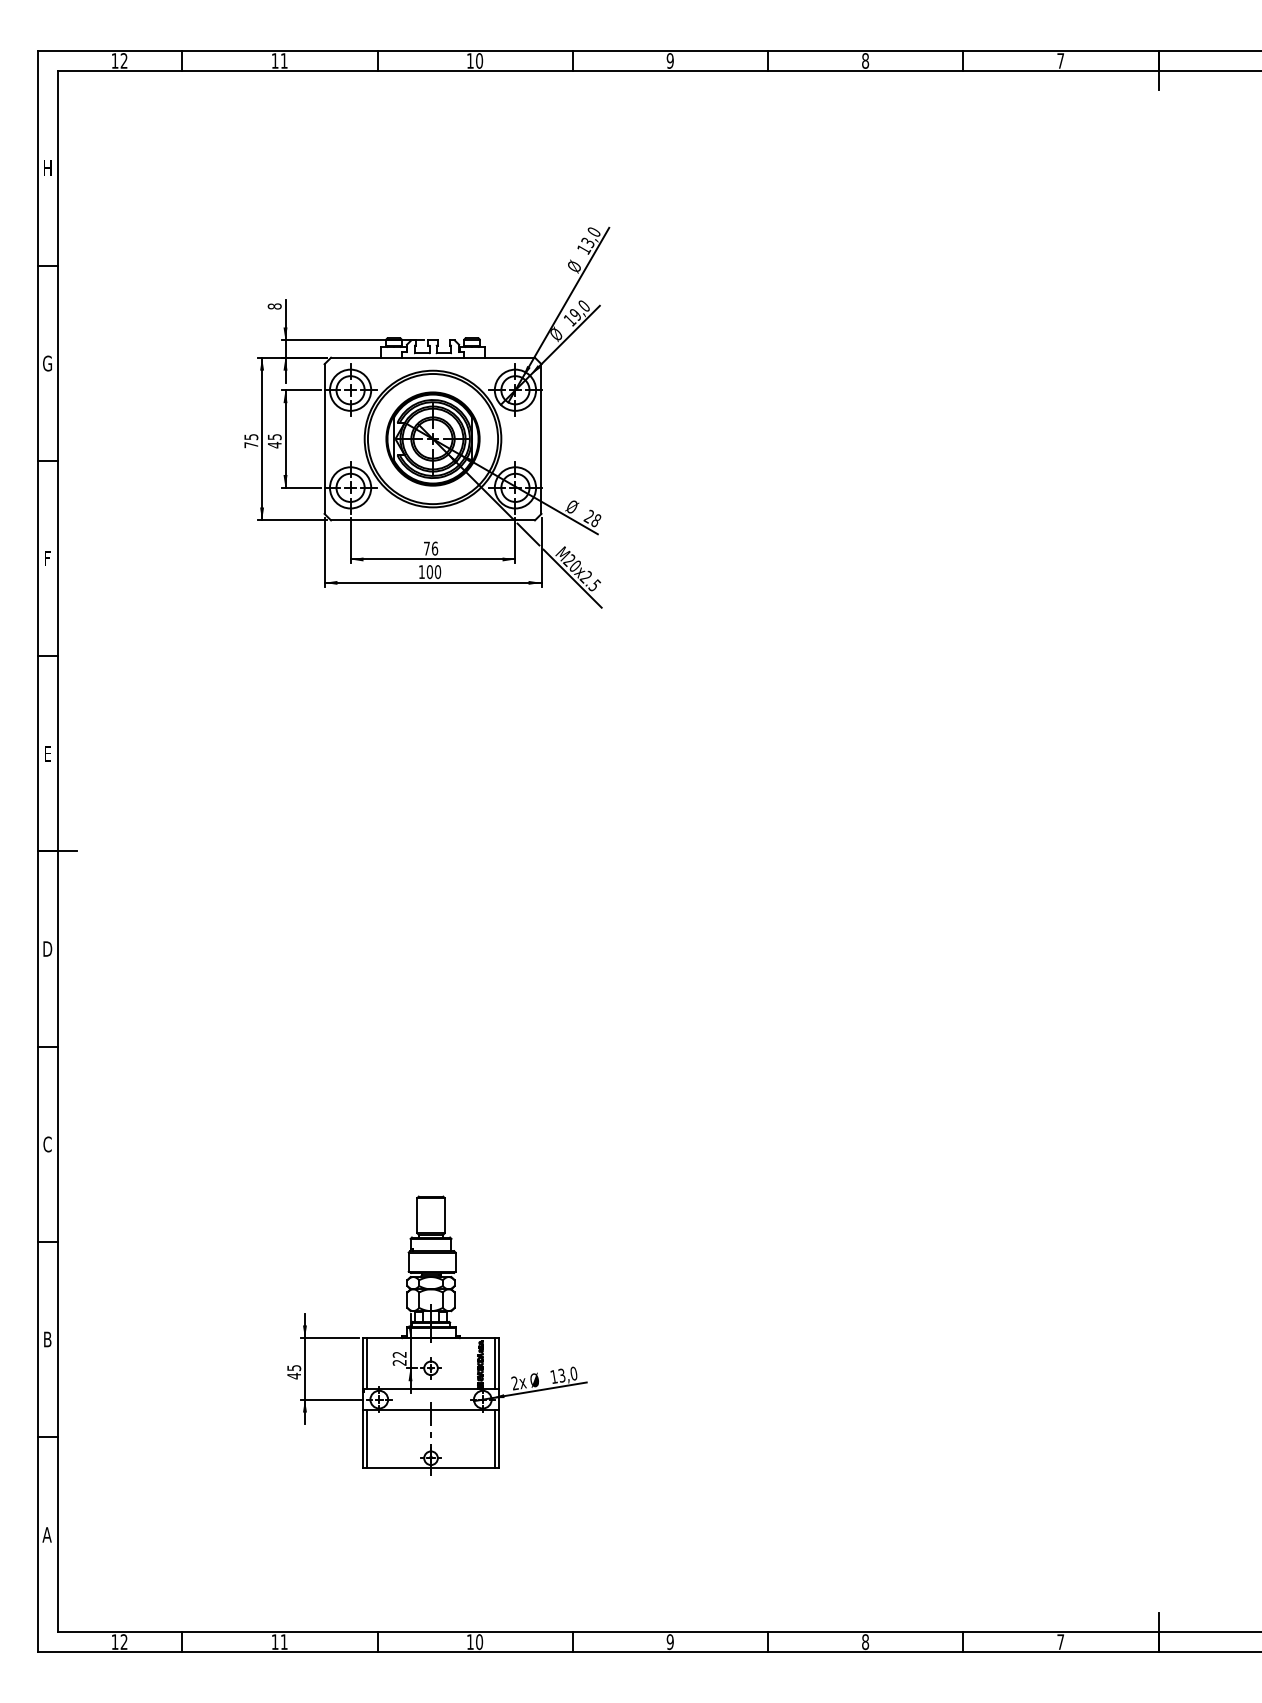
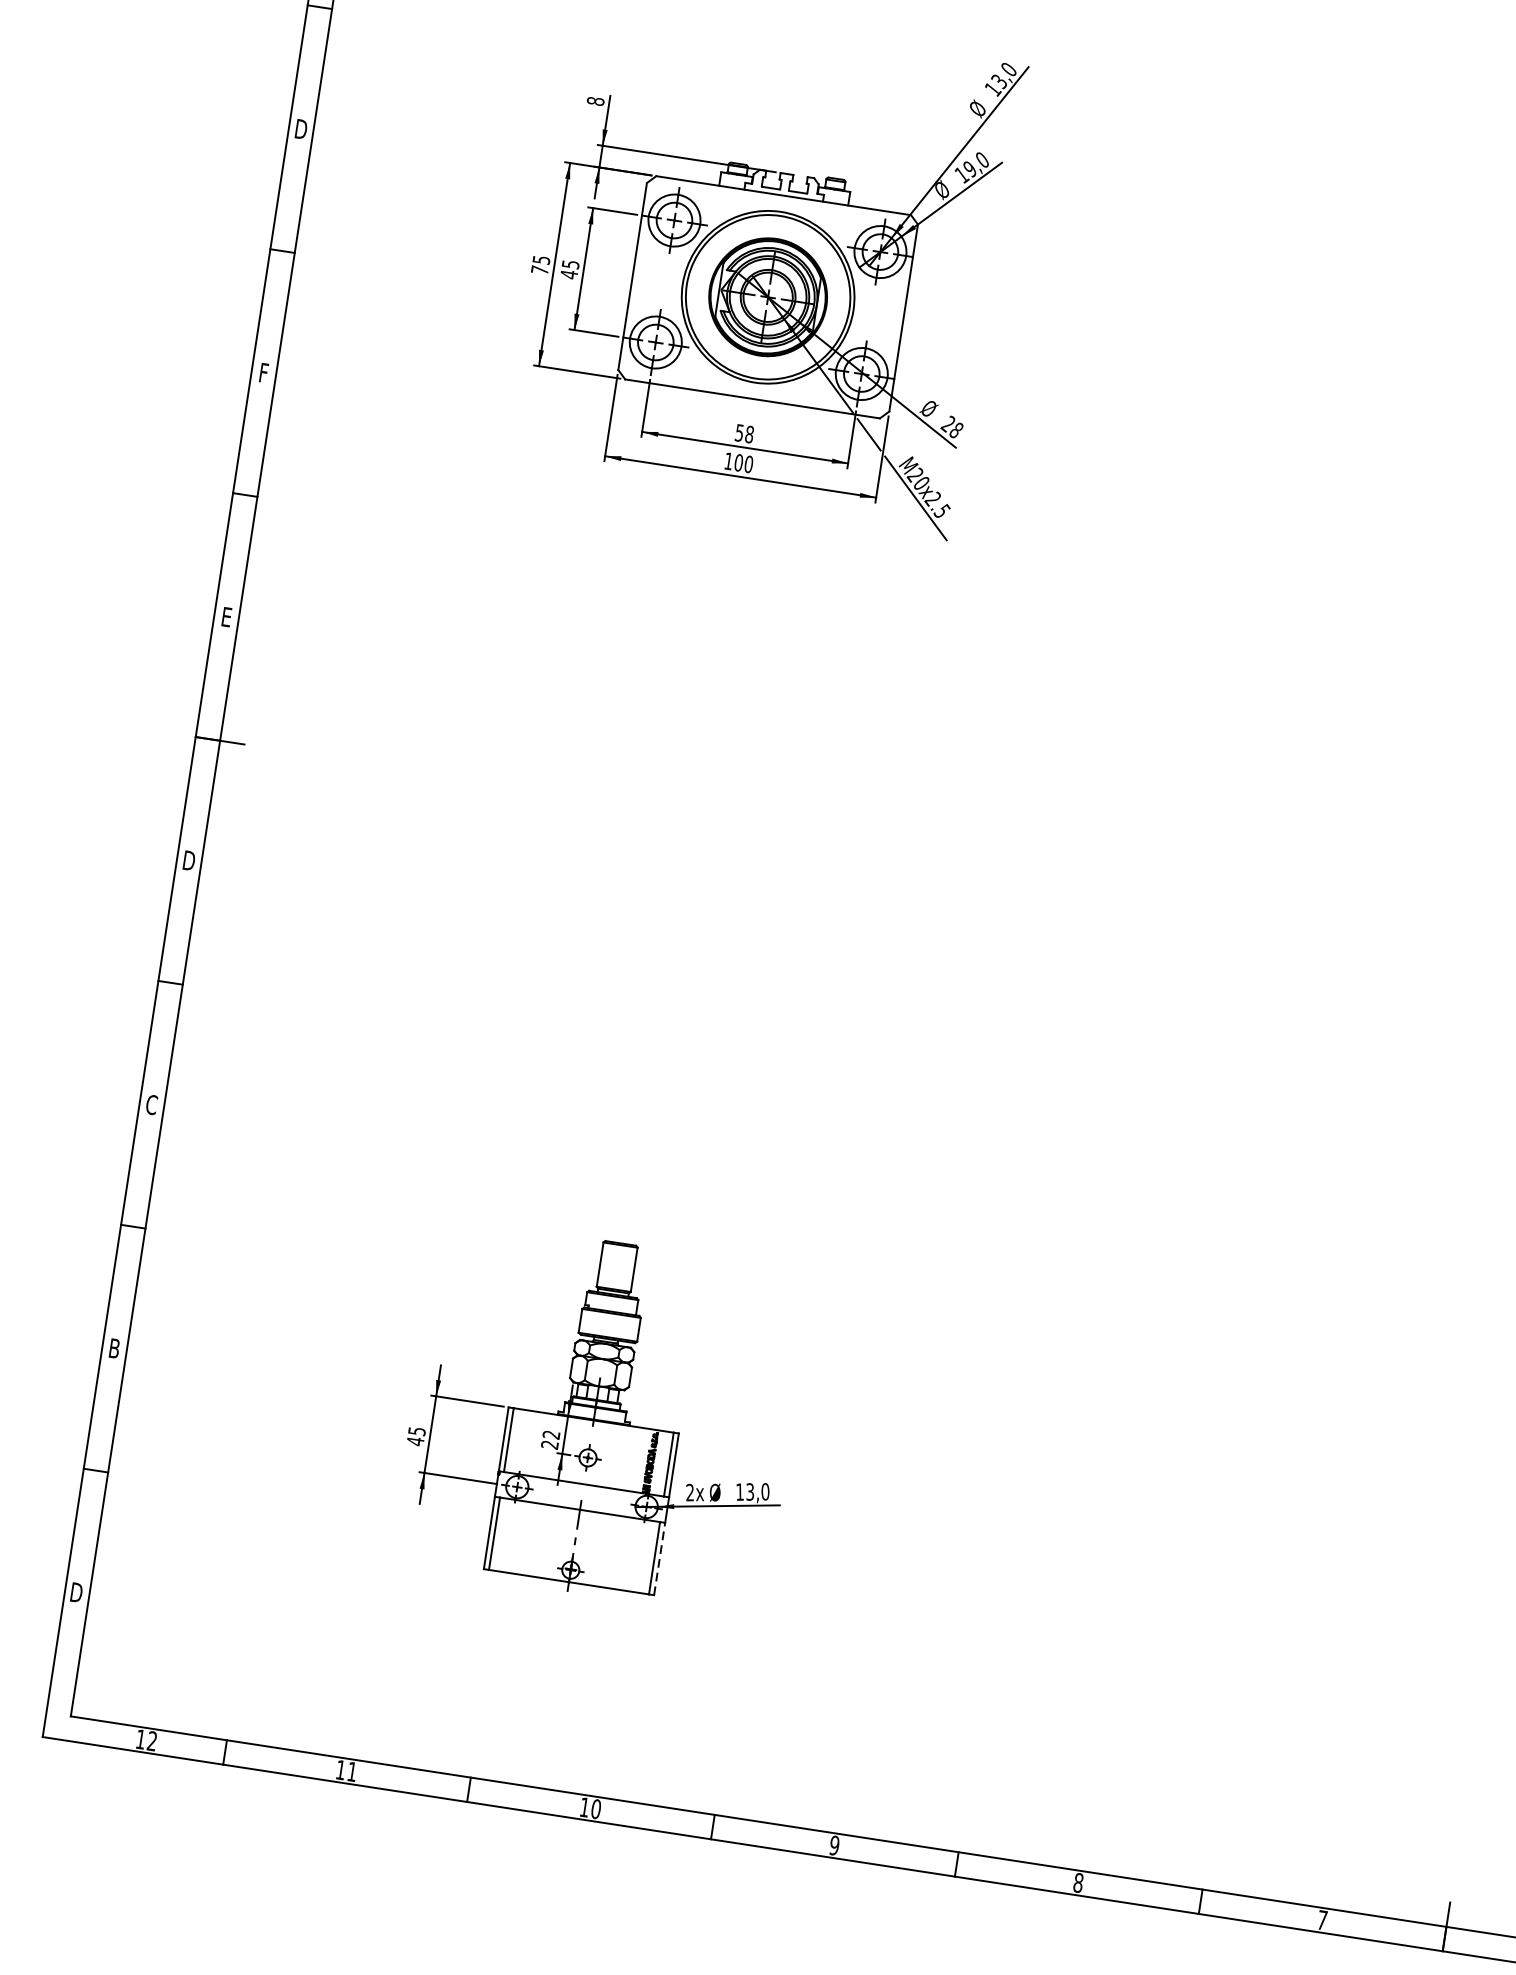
text: (47, 363) -> (300, 129), G -> D
text: (431, 548) -> (745, 433), 76 -> 58
line: (499, 1438) -> (660, 1558), solid -> dashed
text: (46, 1534) -> (75, 1591), A -> D

